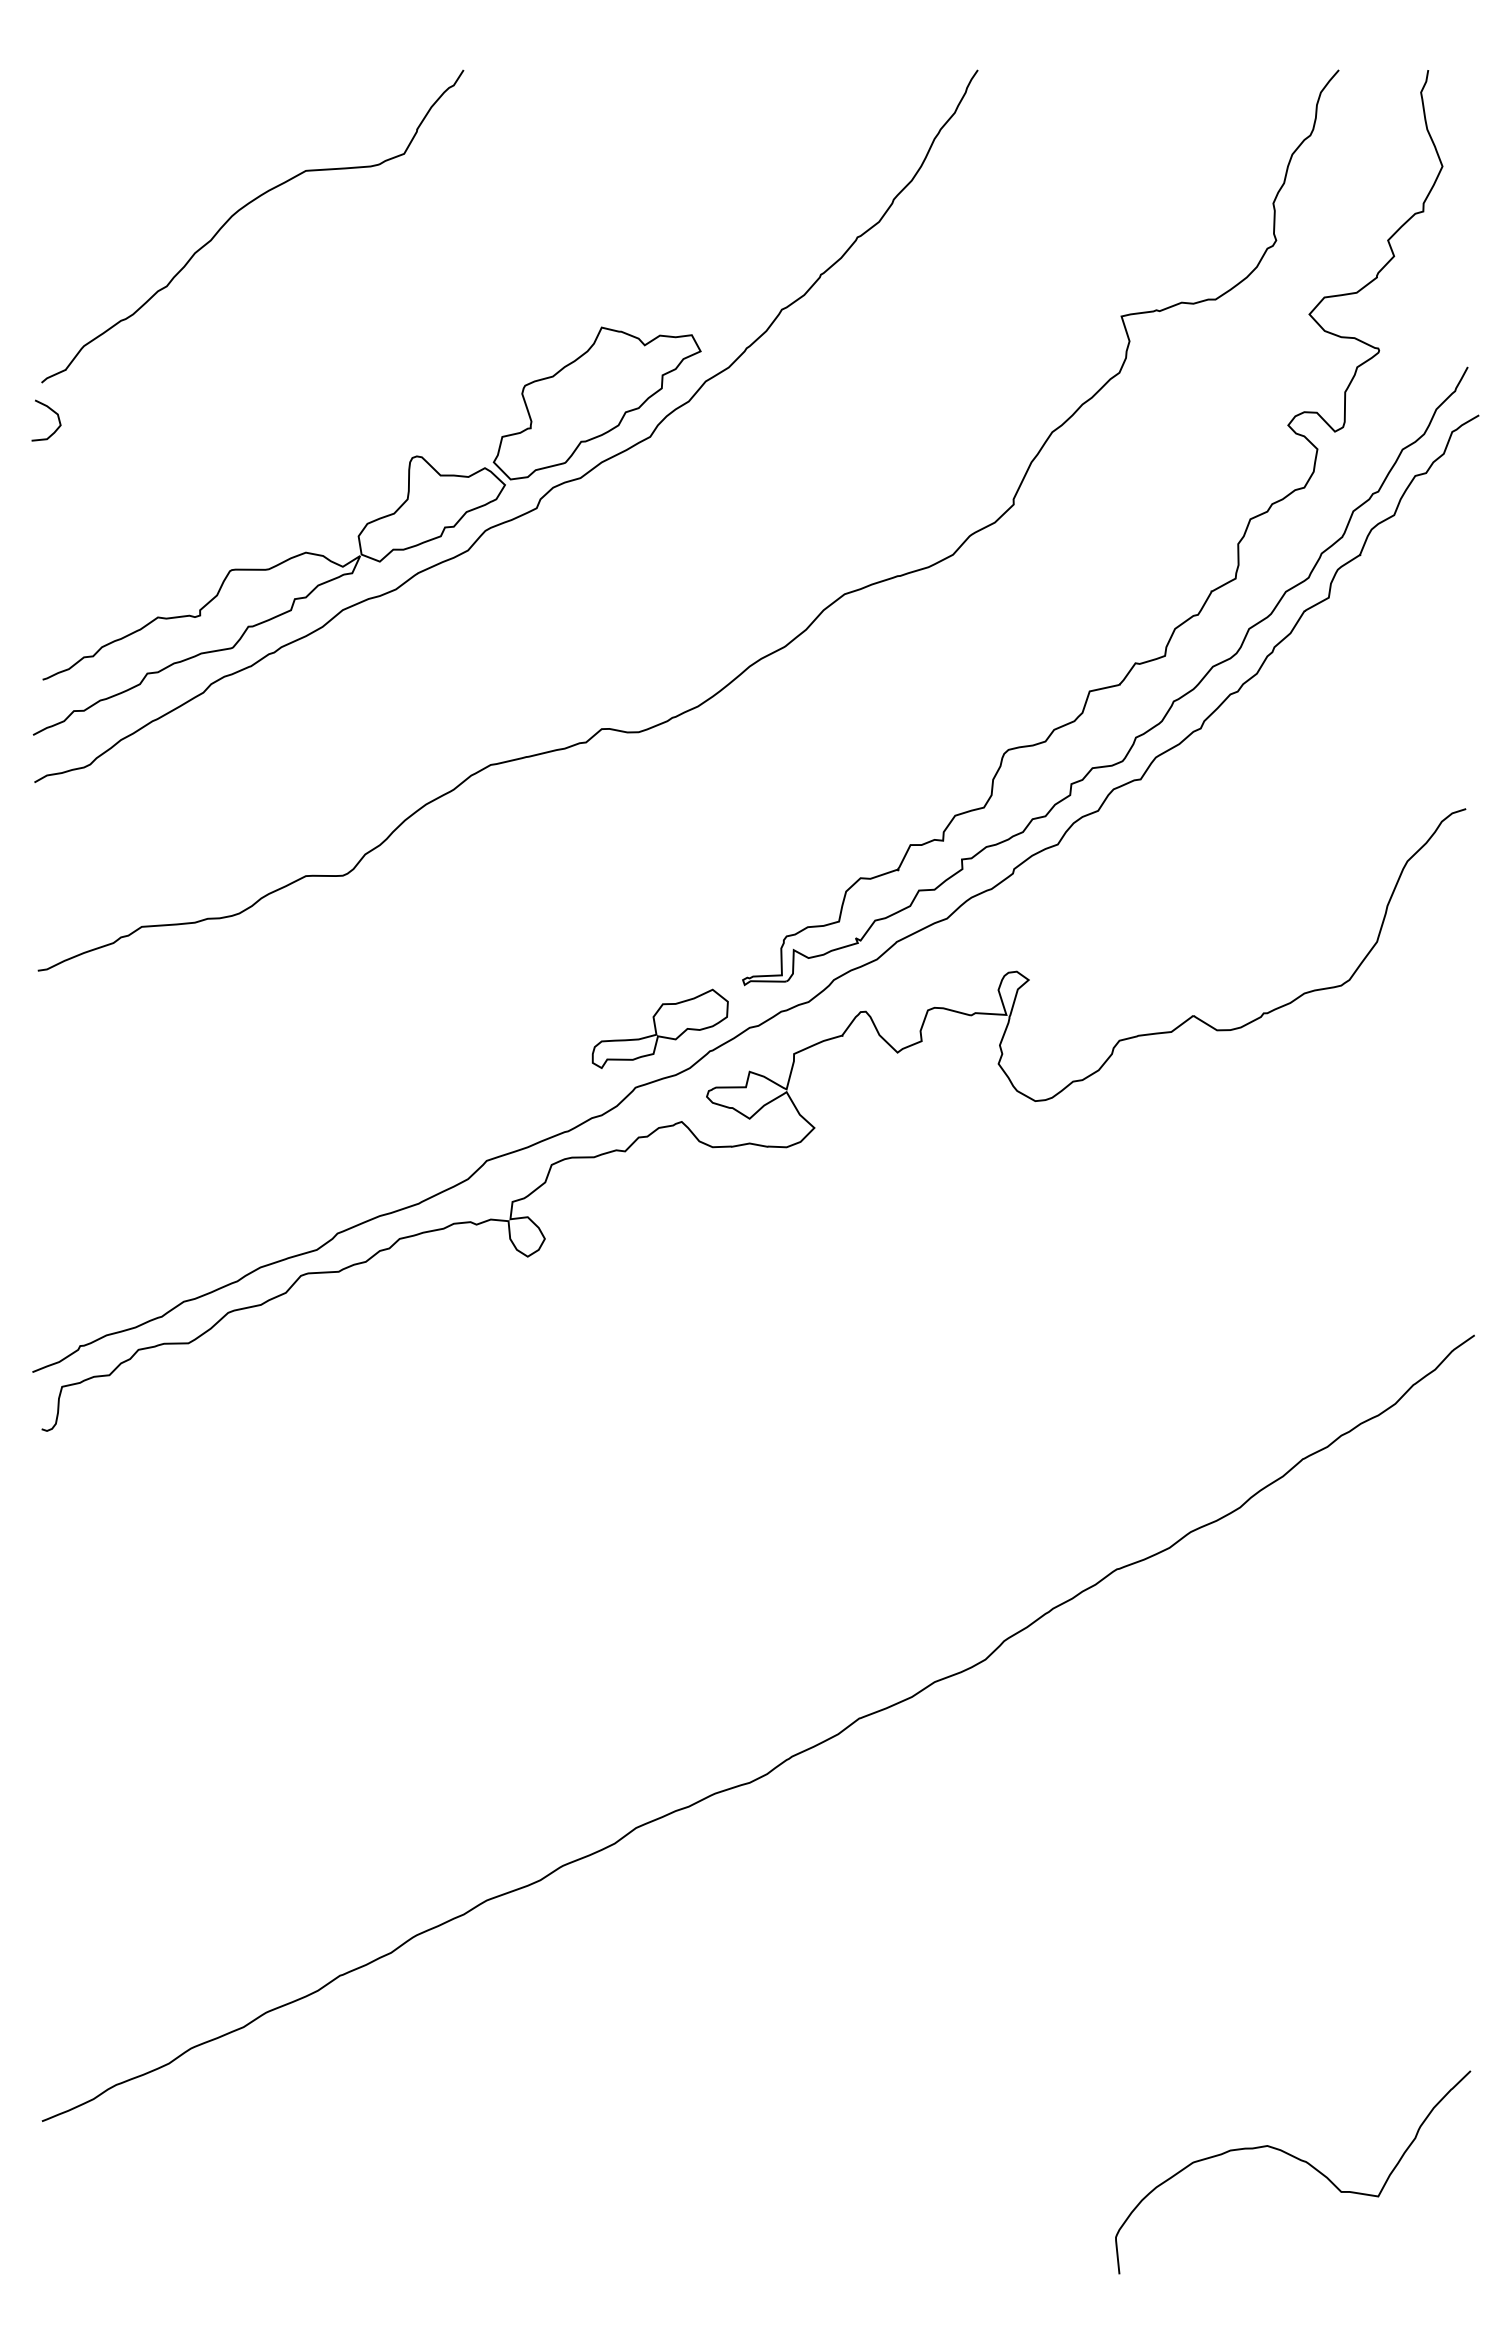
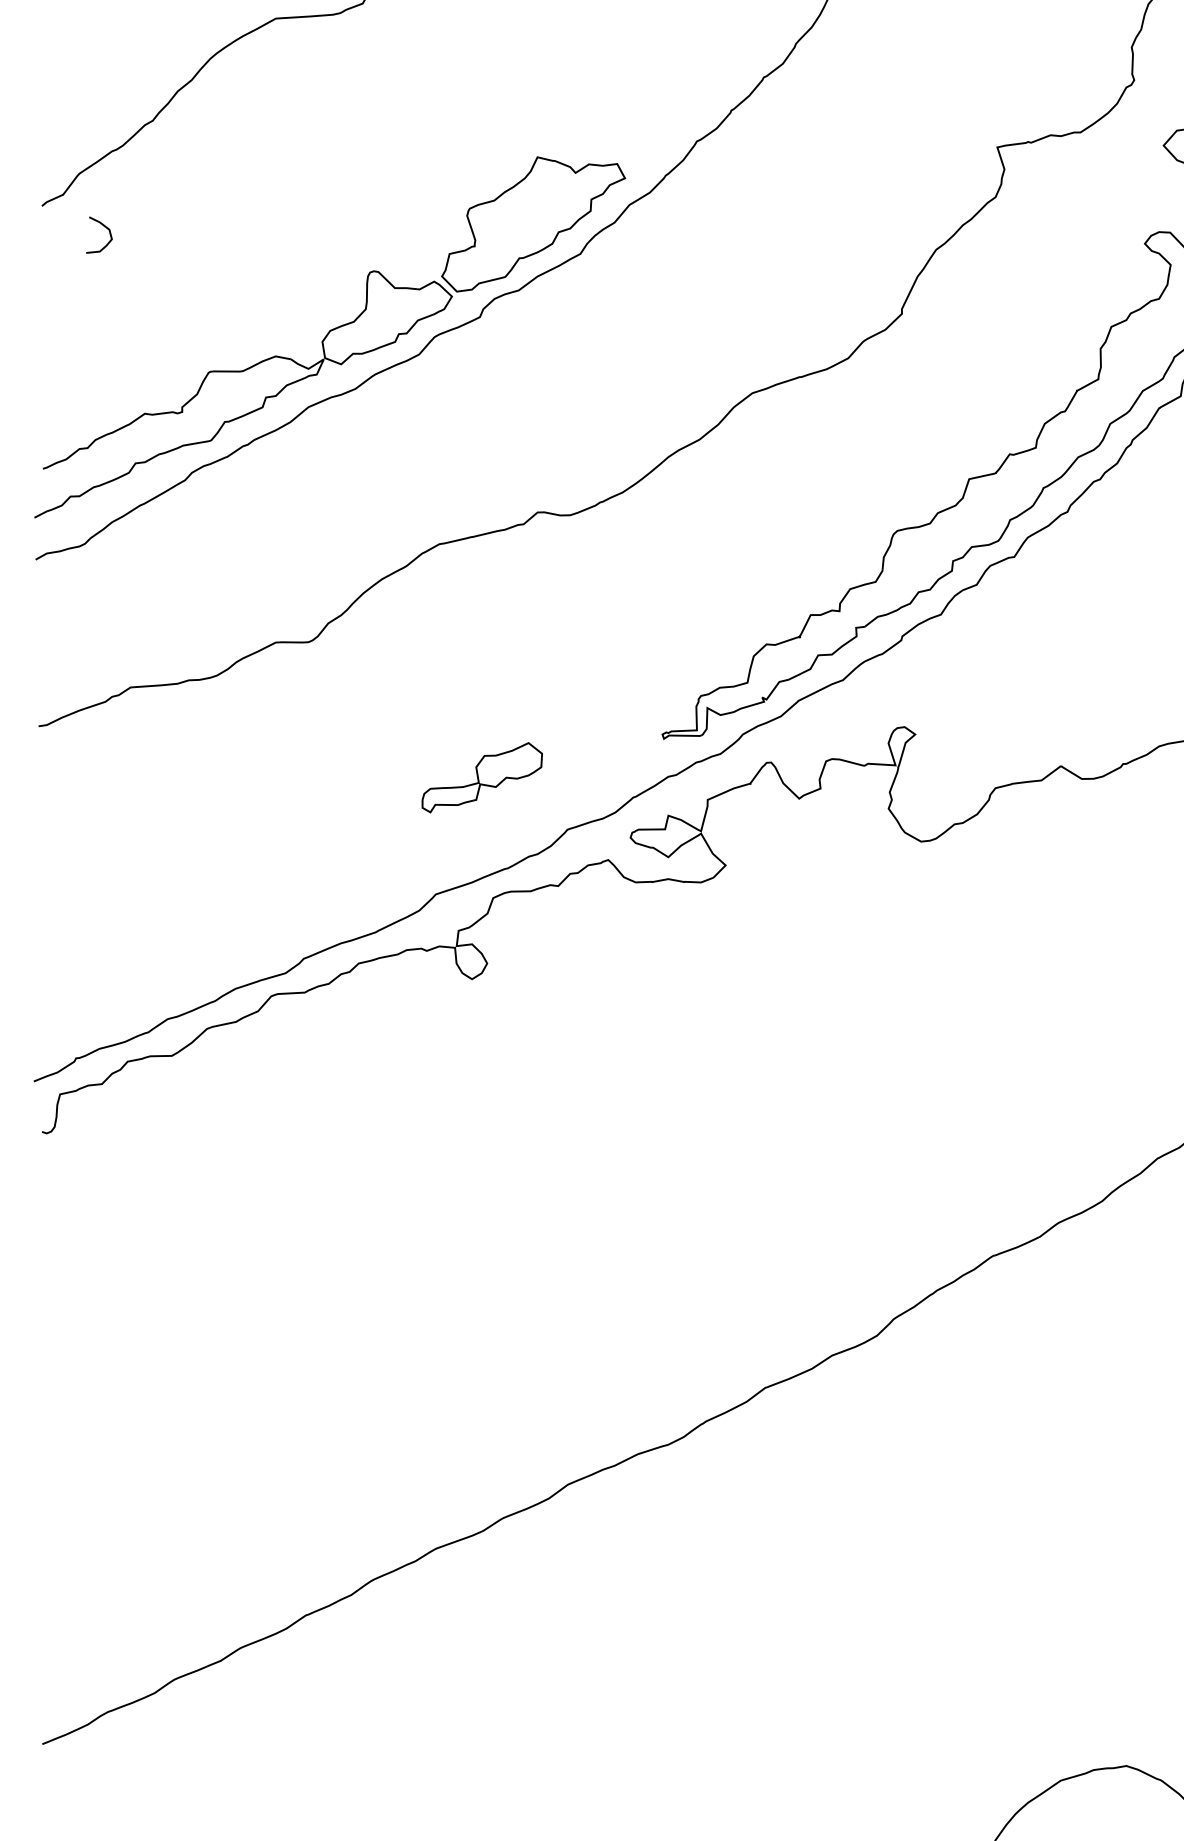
curve: (53, 412) -> (105, 227), moved
part: (659, 1028) -> (481, 777), moved

